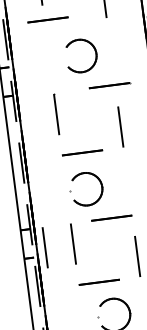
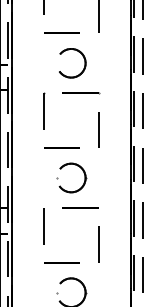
line: (47, 19) -> (61, 32), moved
line: (110, 85) -> (81, 93), moved
part: (91, 175) -> (77, 166), moved
line: (44, 248) -> (18, 226), removed

